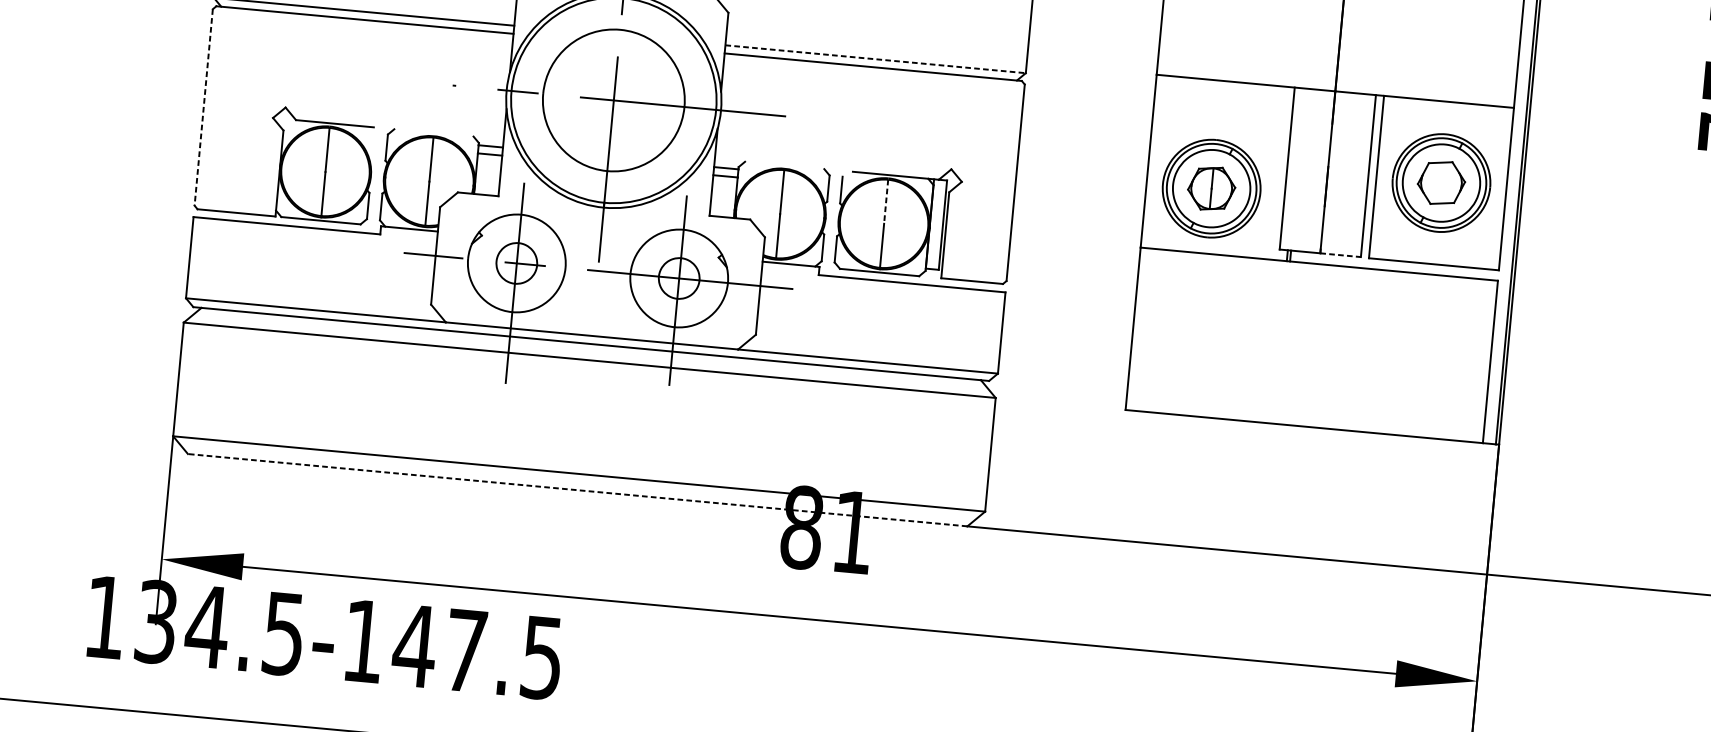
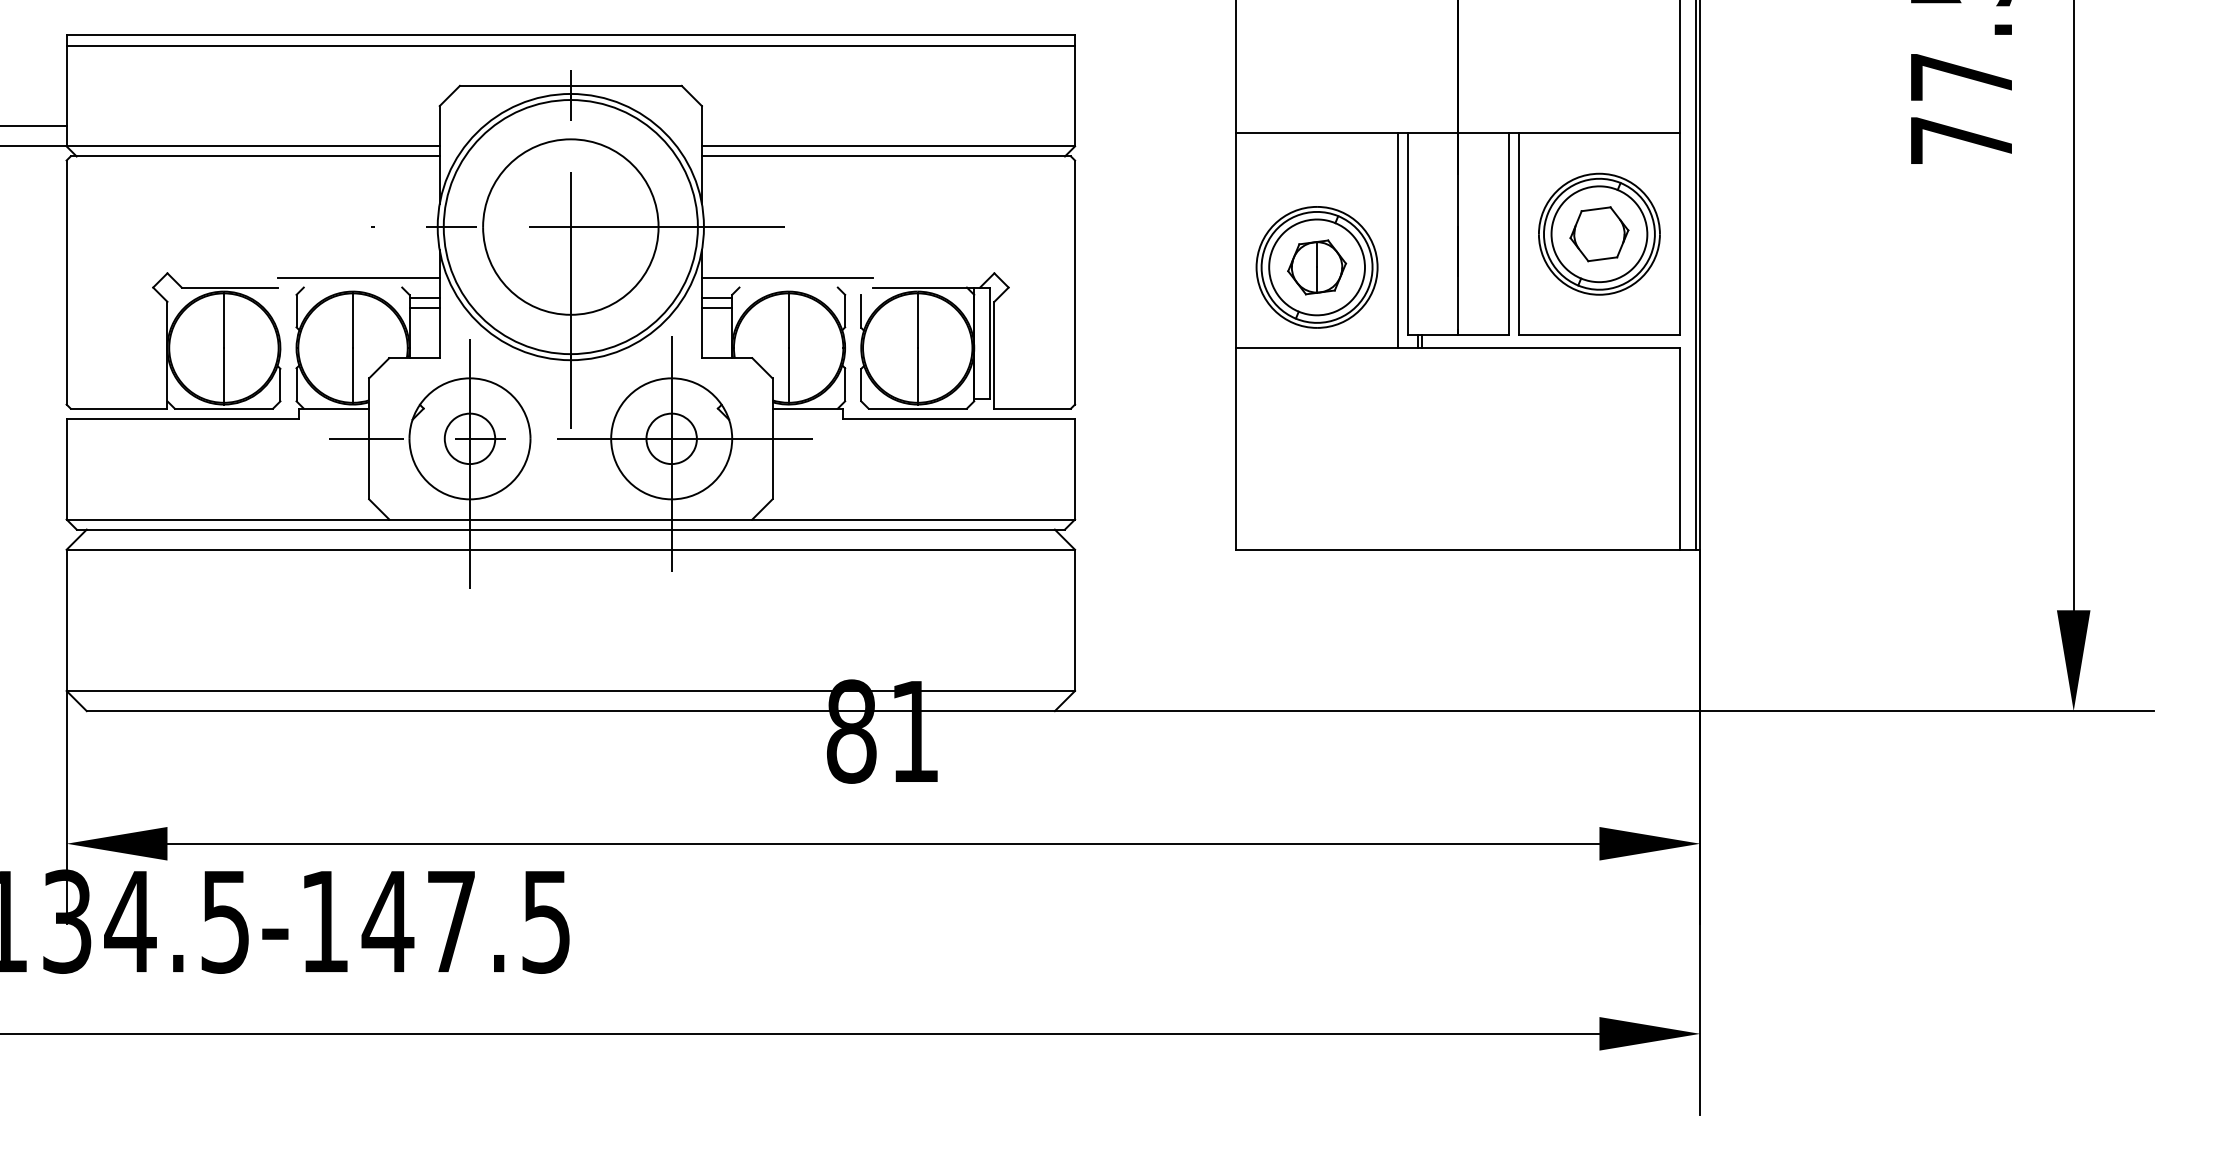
line: (875, 59) -> (888, 146), dashed -> solid
line: (203, 108) -> (66, 283), dashed -> solid
line: (439, 125) -> (358, 277), added
line: (784, 157) -> (787, 277), added
line: (1278, 173) -> (1397, 240), added
line: (885, 202) -> (917, 321), dashed -> solid
line: (1340, 255) -> (1483, 334), dashed -> solid
line: (577, 490) -> (570, 711), dashed -> solid

